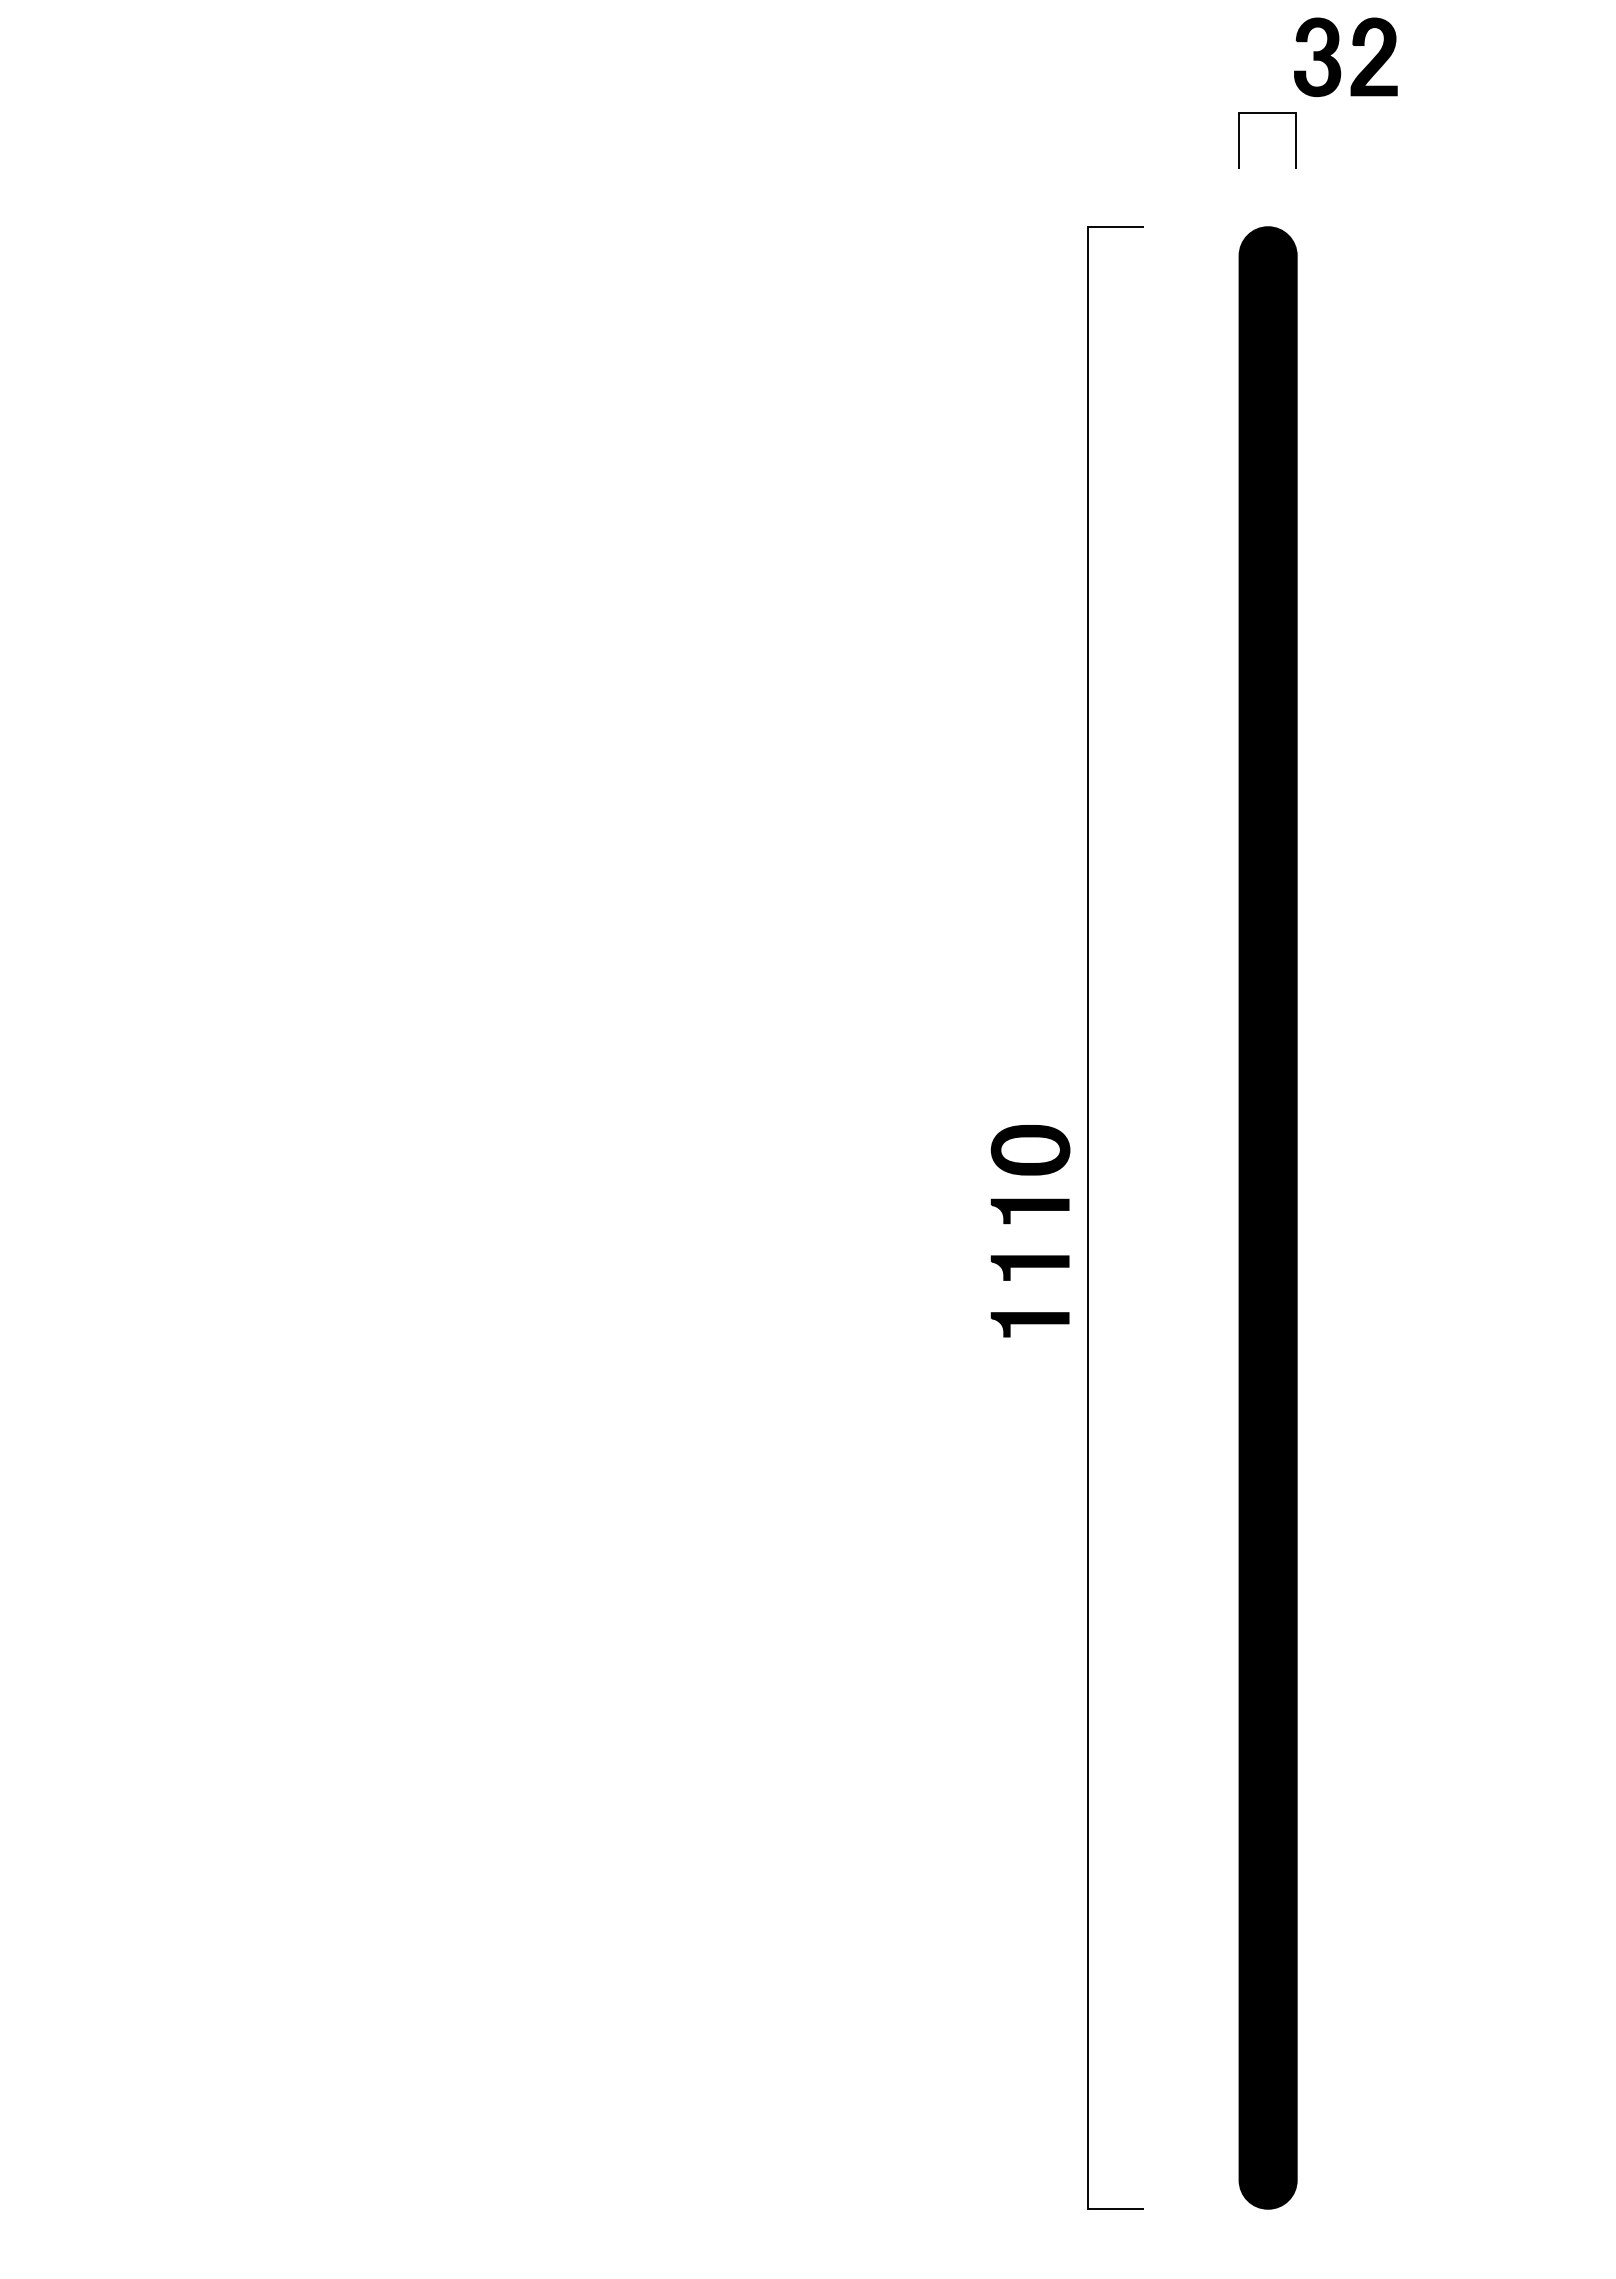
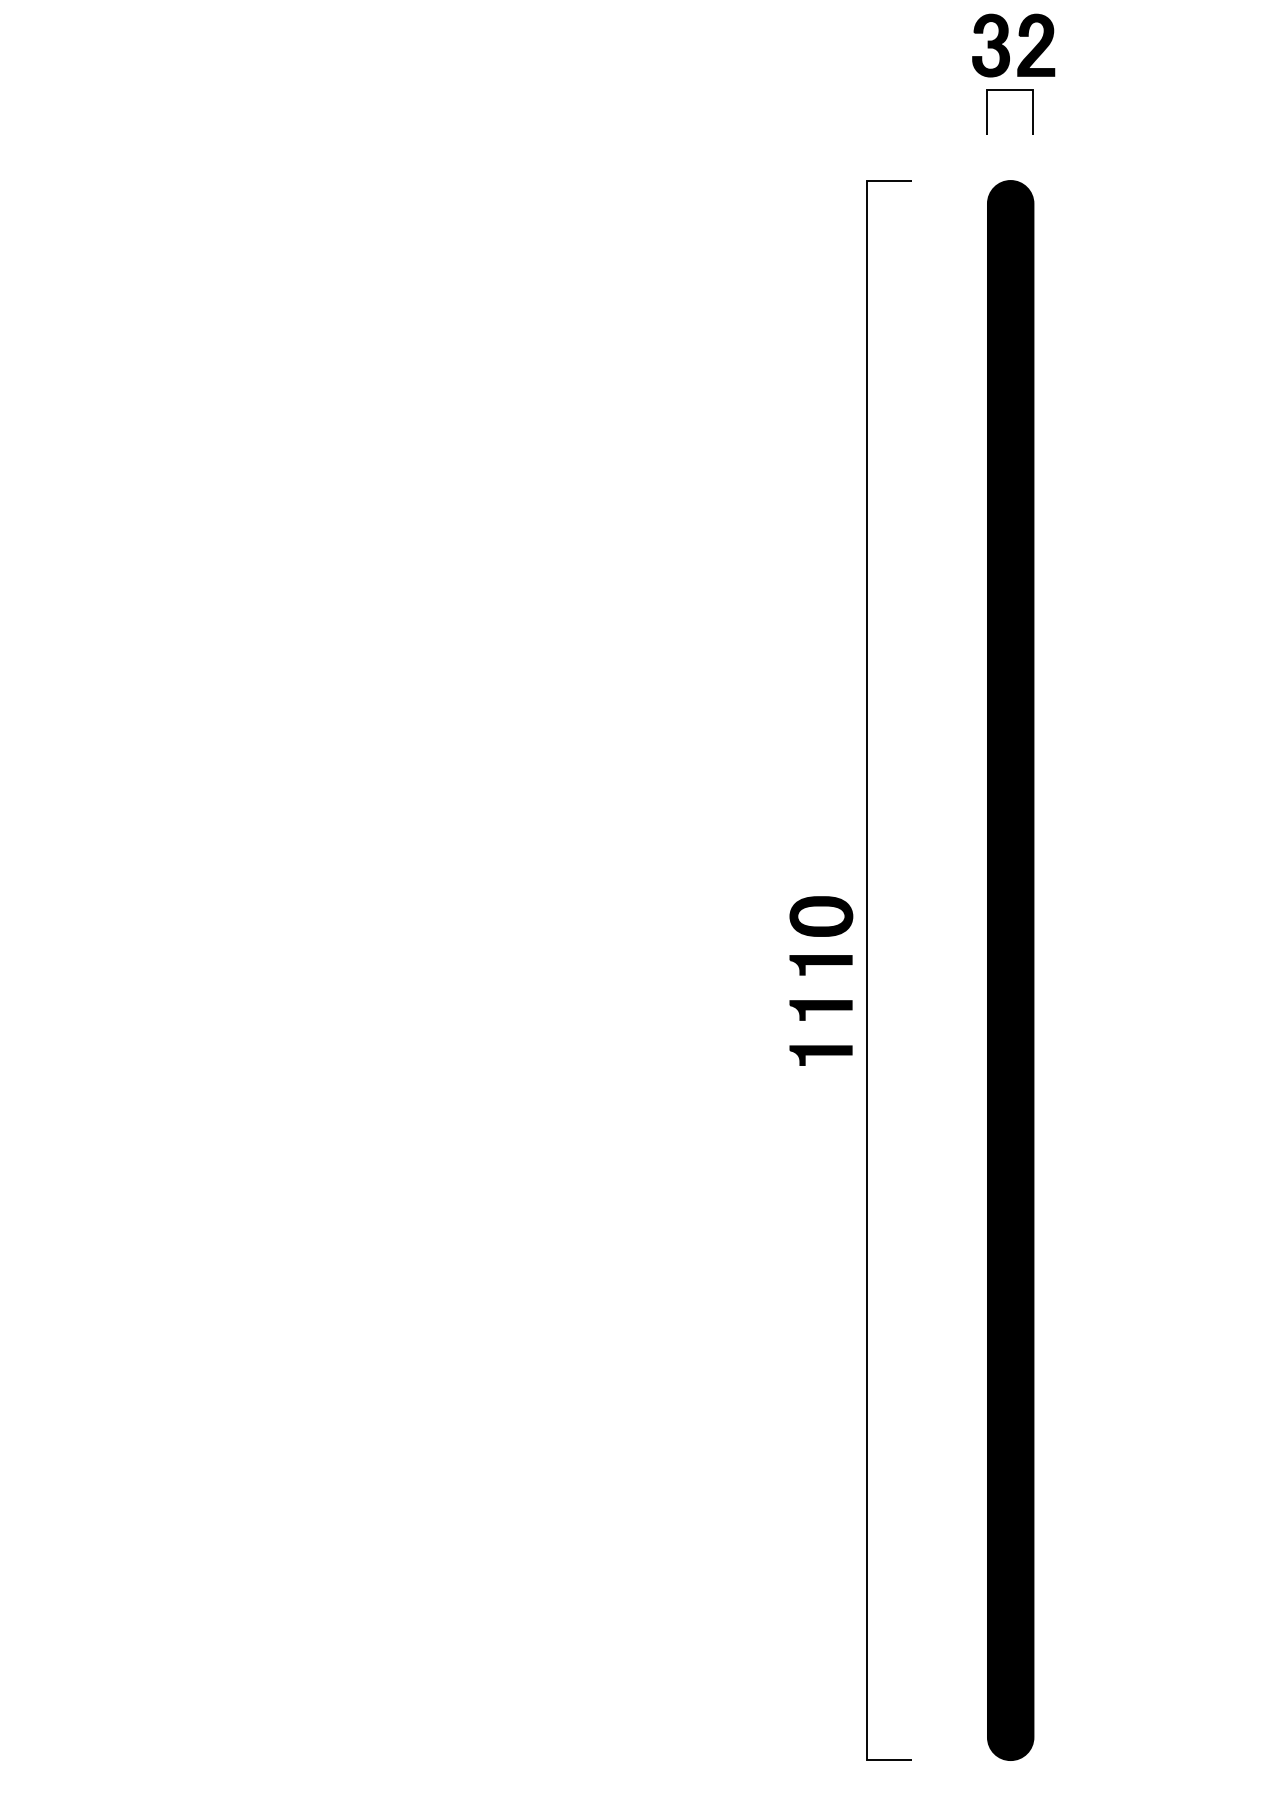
part: (1338, 62) -> (1007, 49), moved

